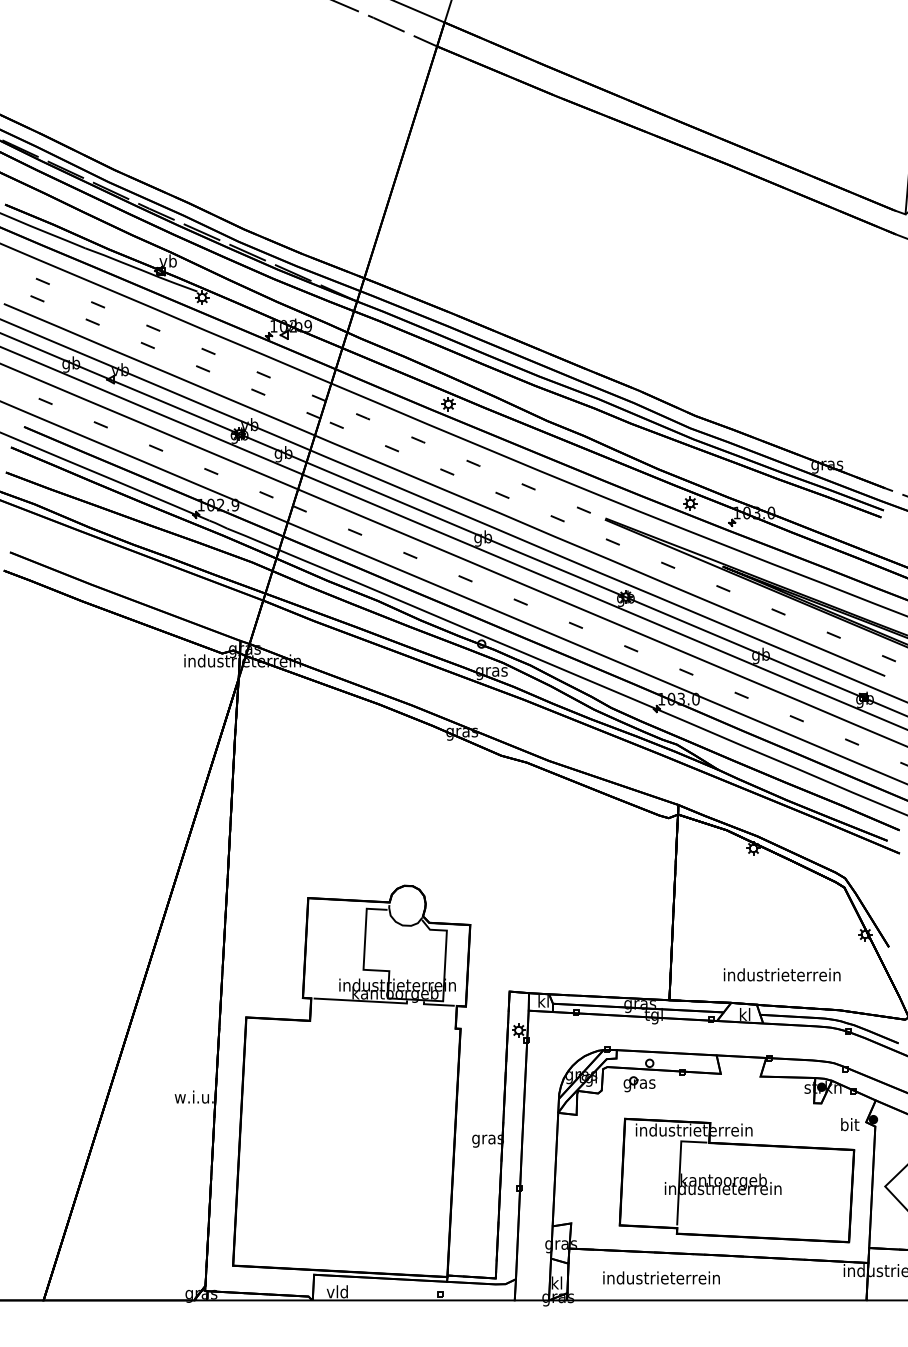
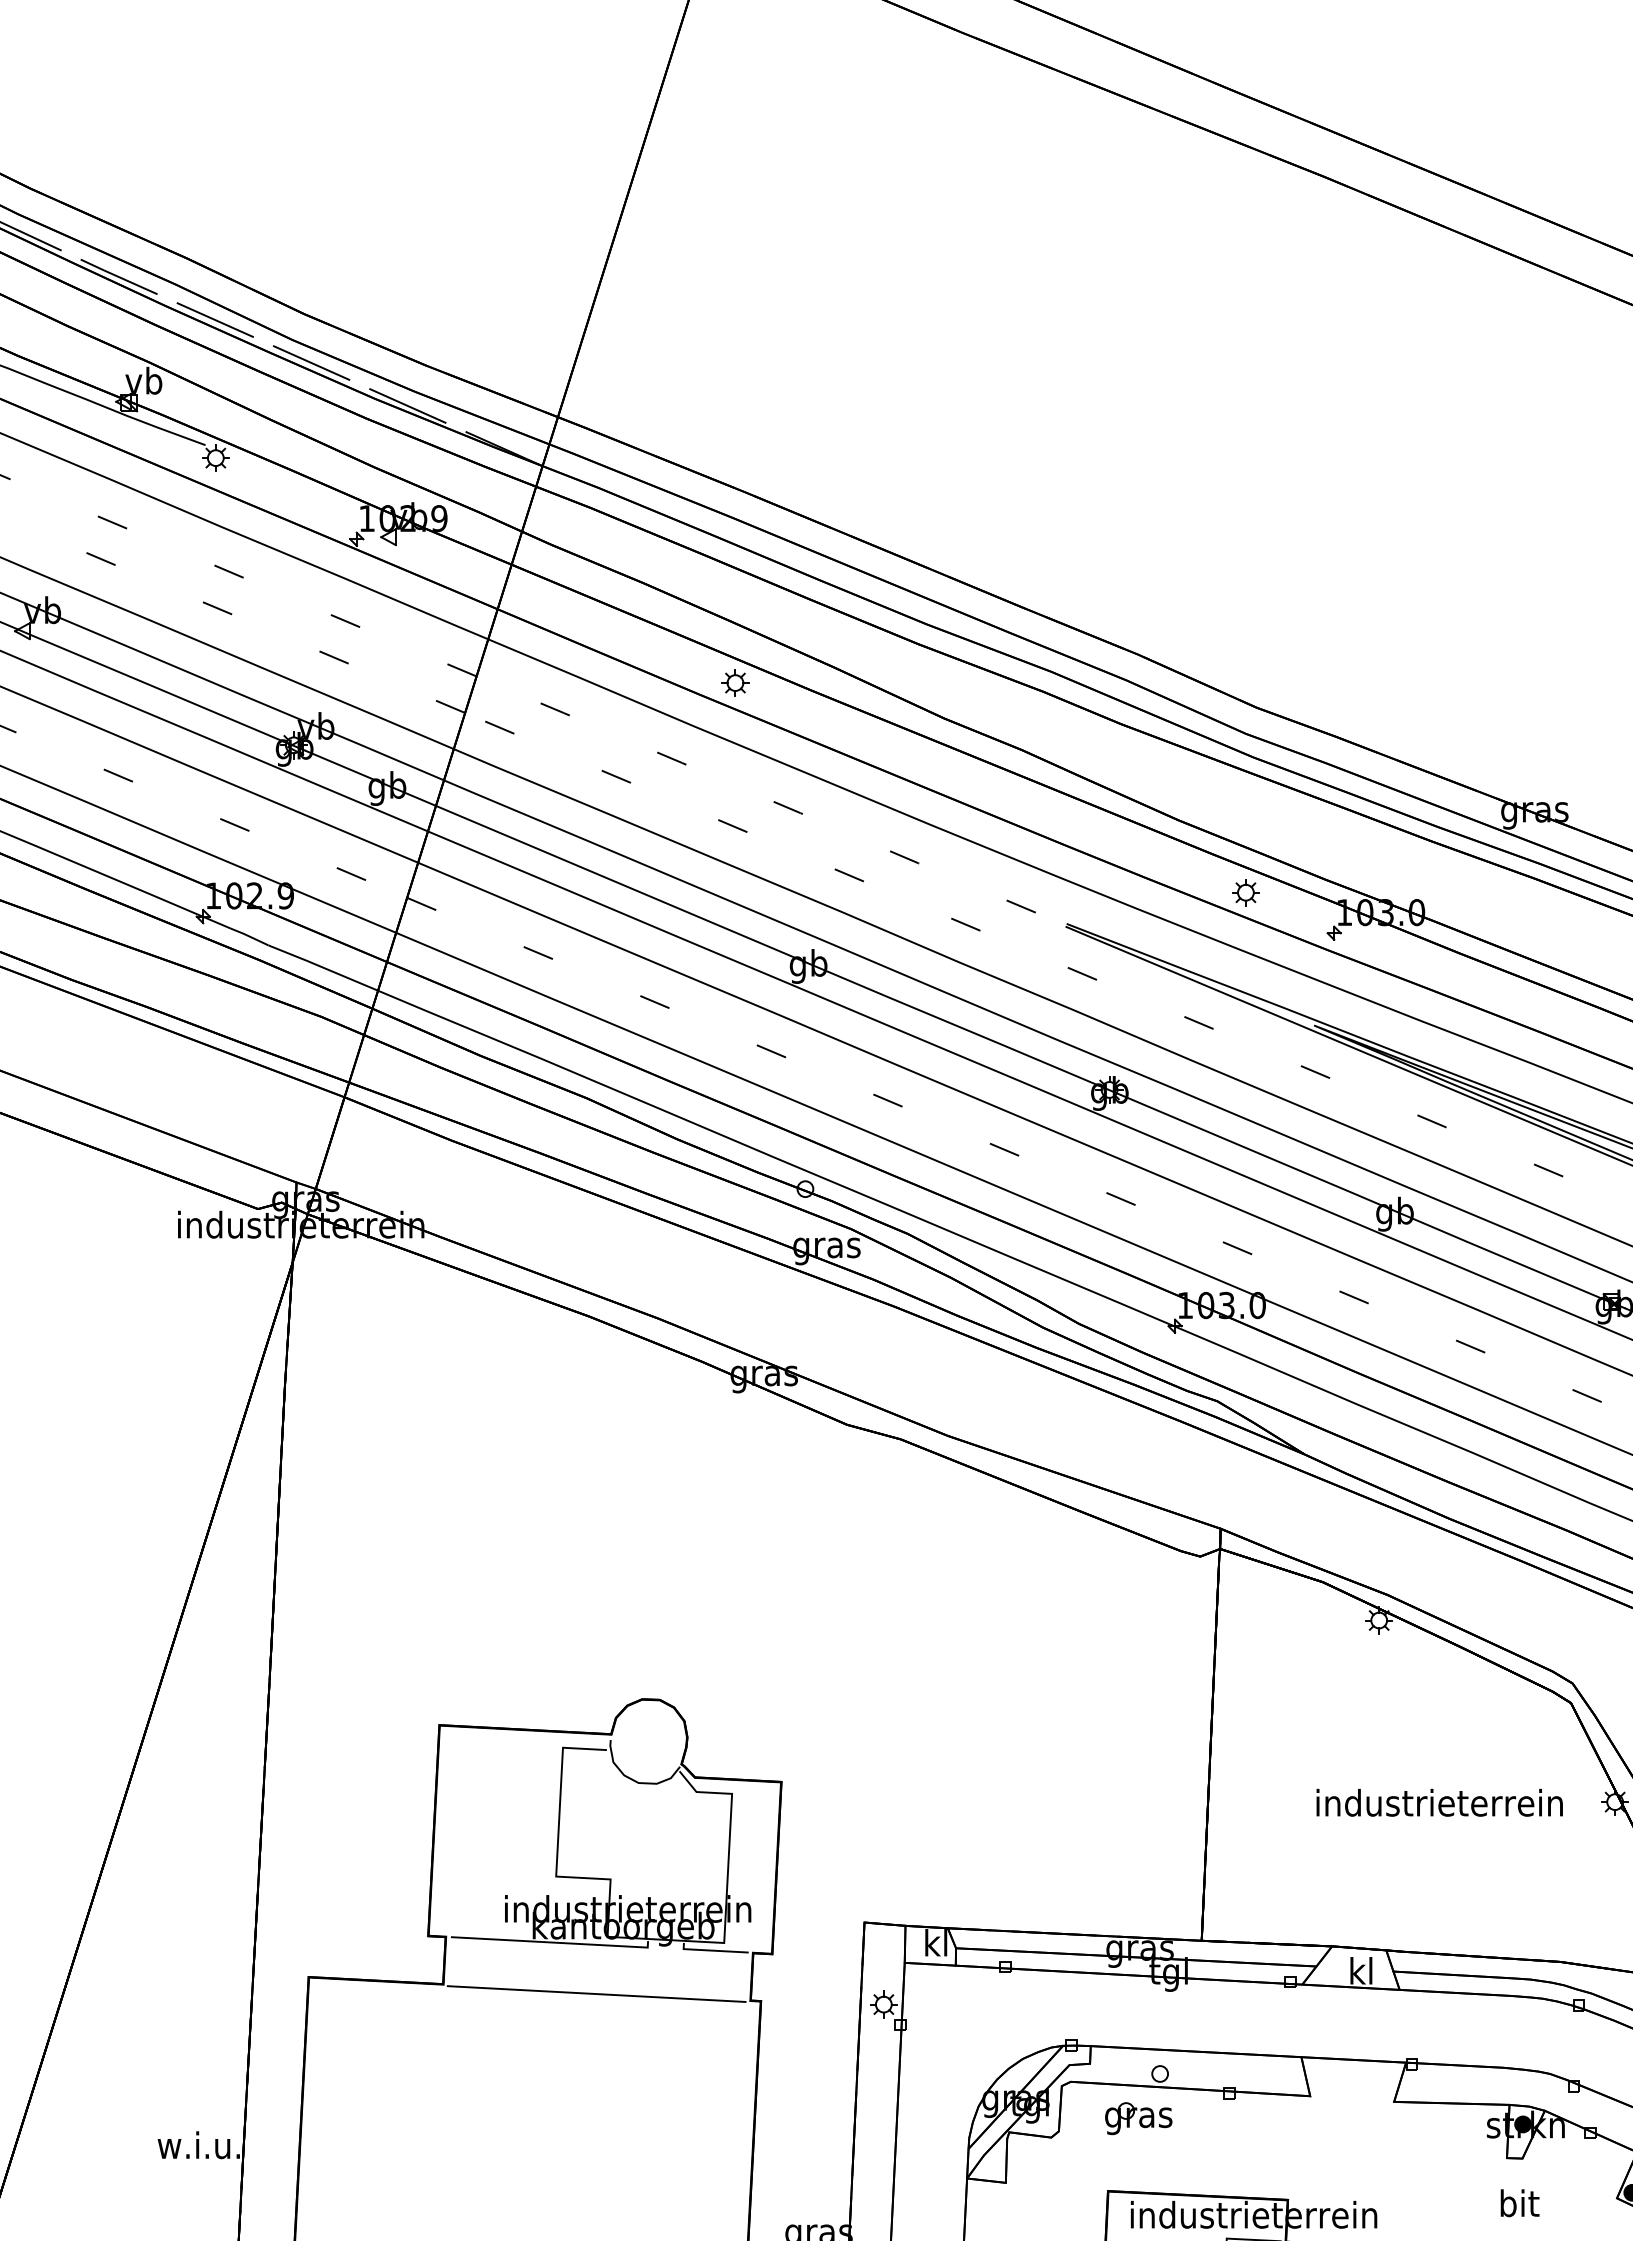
text: (781, 974) -> (1438, 1802), moved
line: (382, 1025) -> (596, 1994), added
text: (850, 1124) -> (1520, 2203), moved

